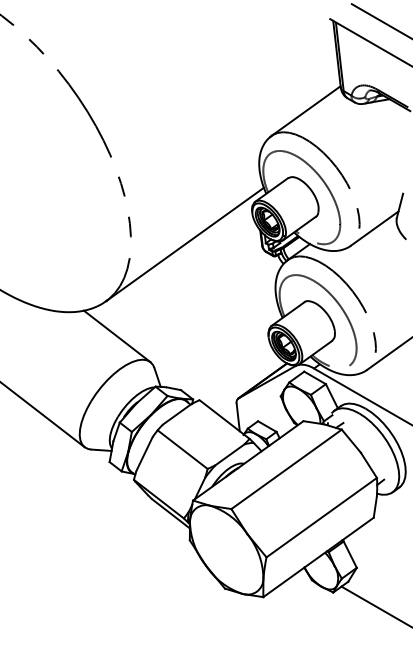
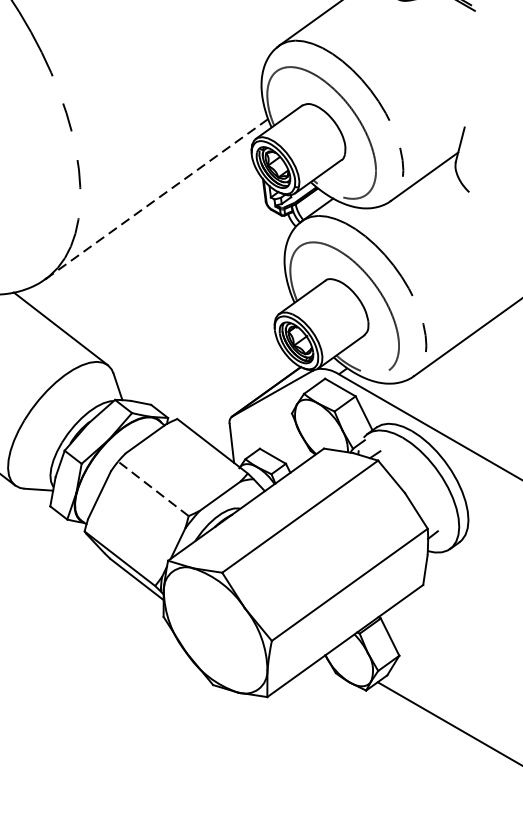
line: (185, 244) -> (157, 199), solid -> dashed
line: (182, 449) -> (153, 488), solid -> dashed

